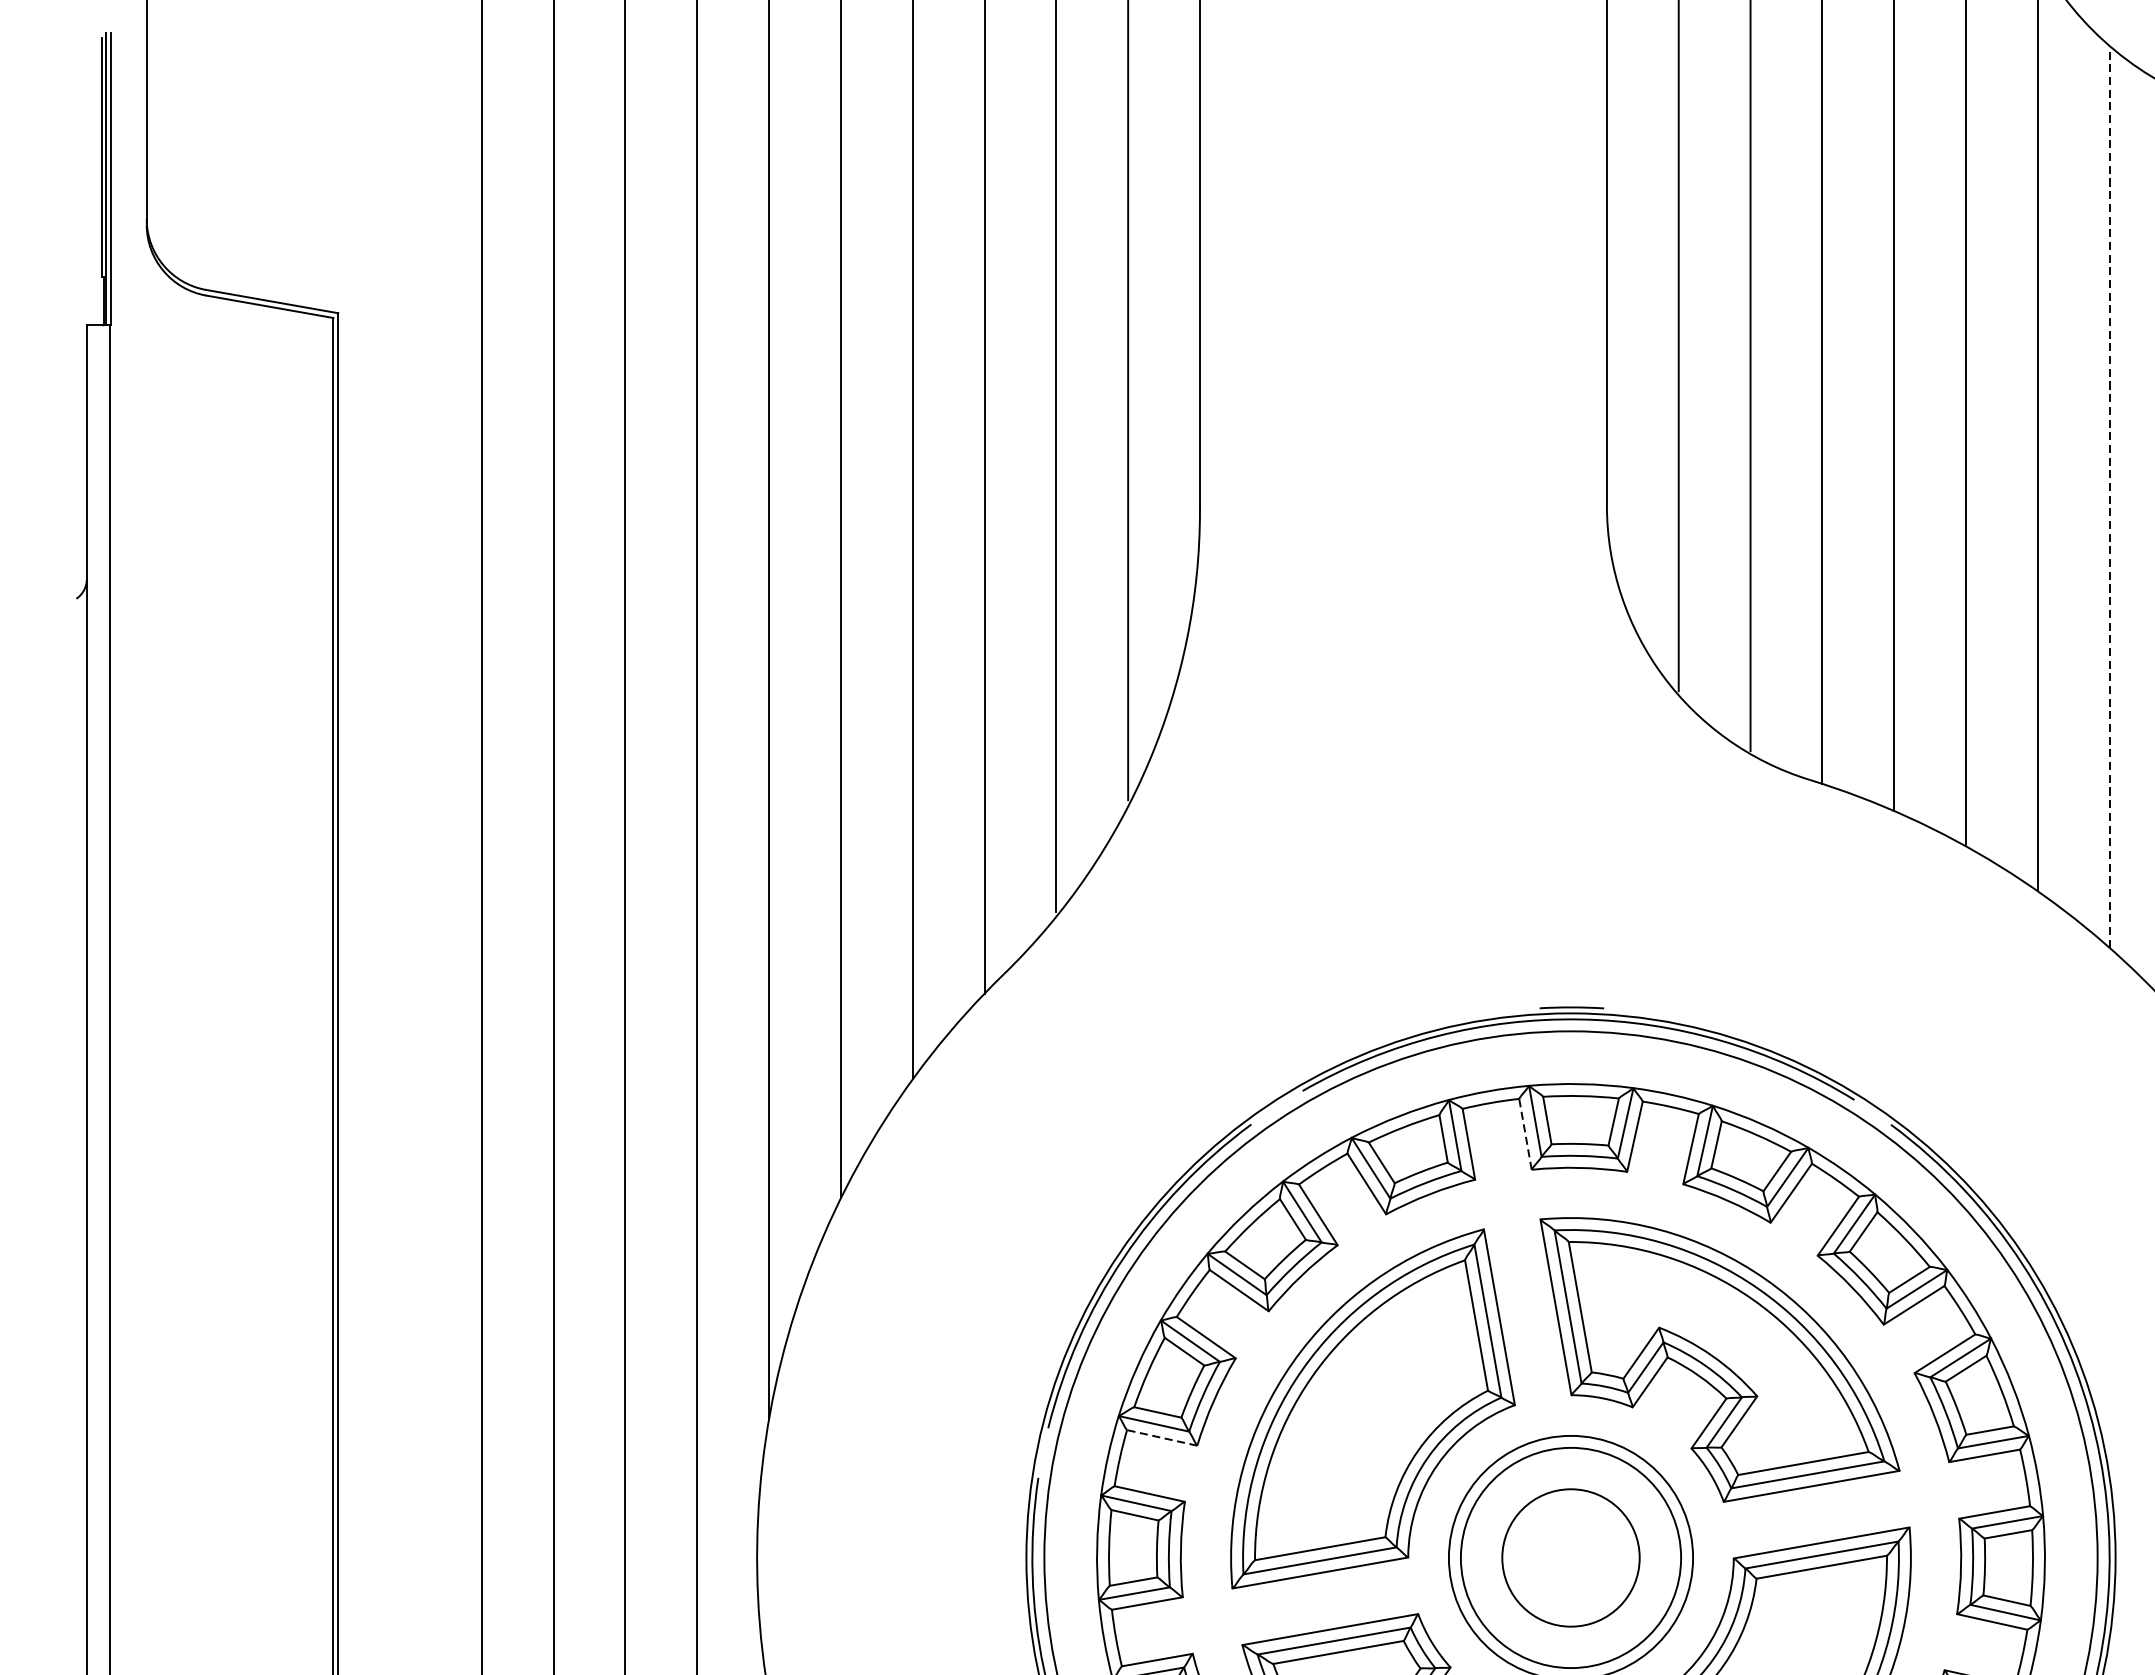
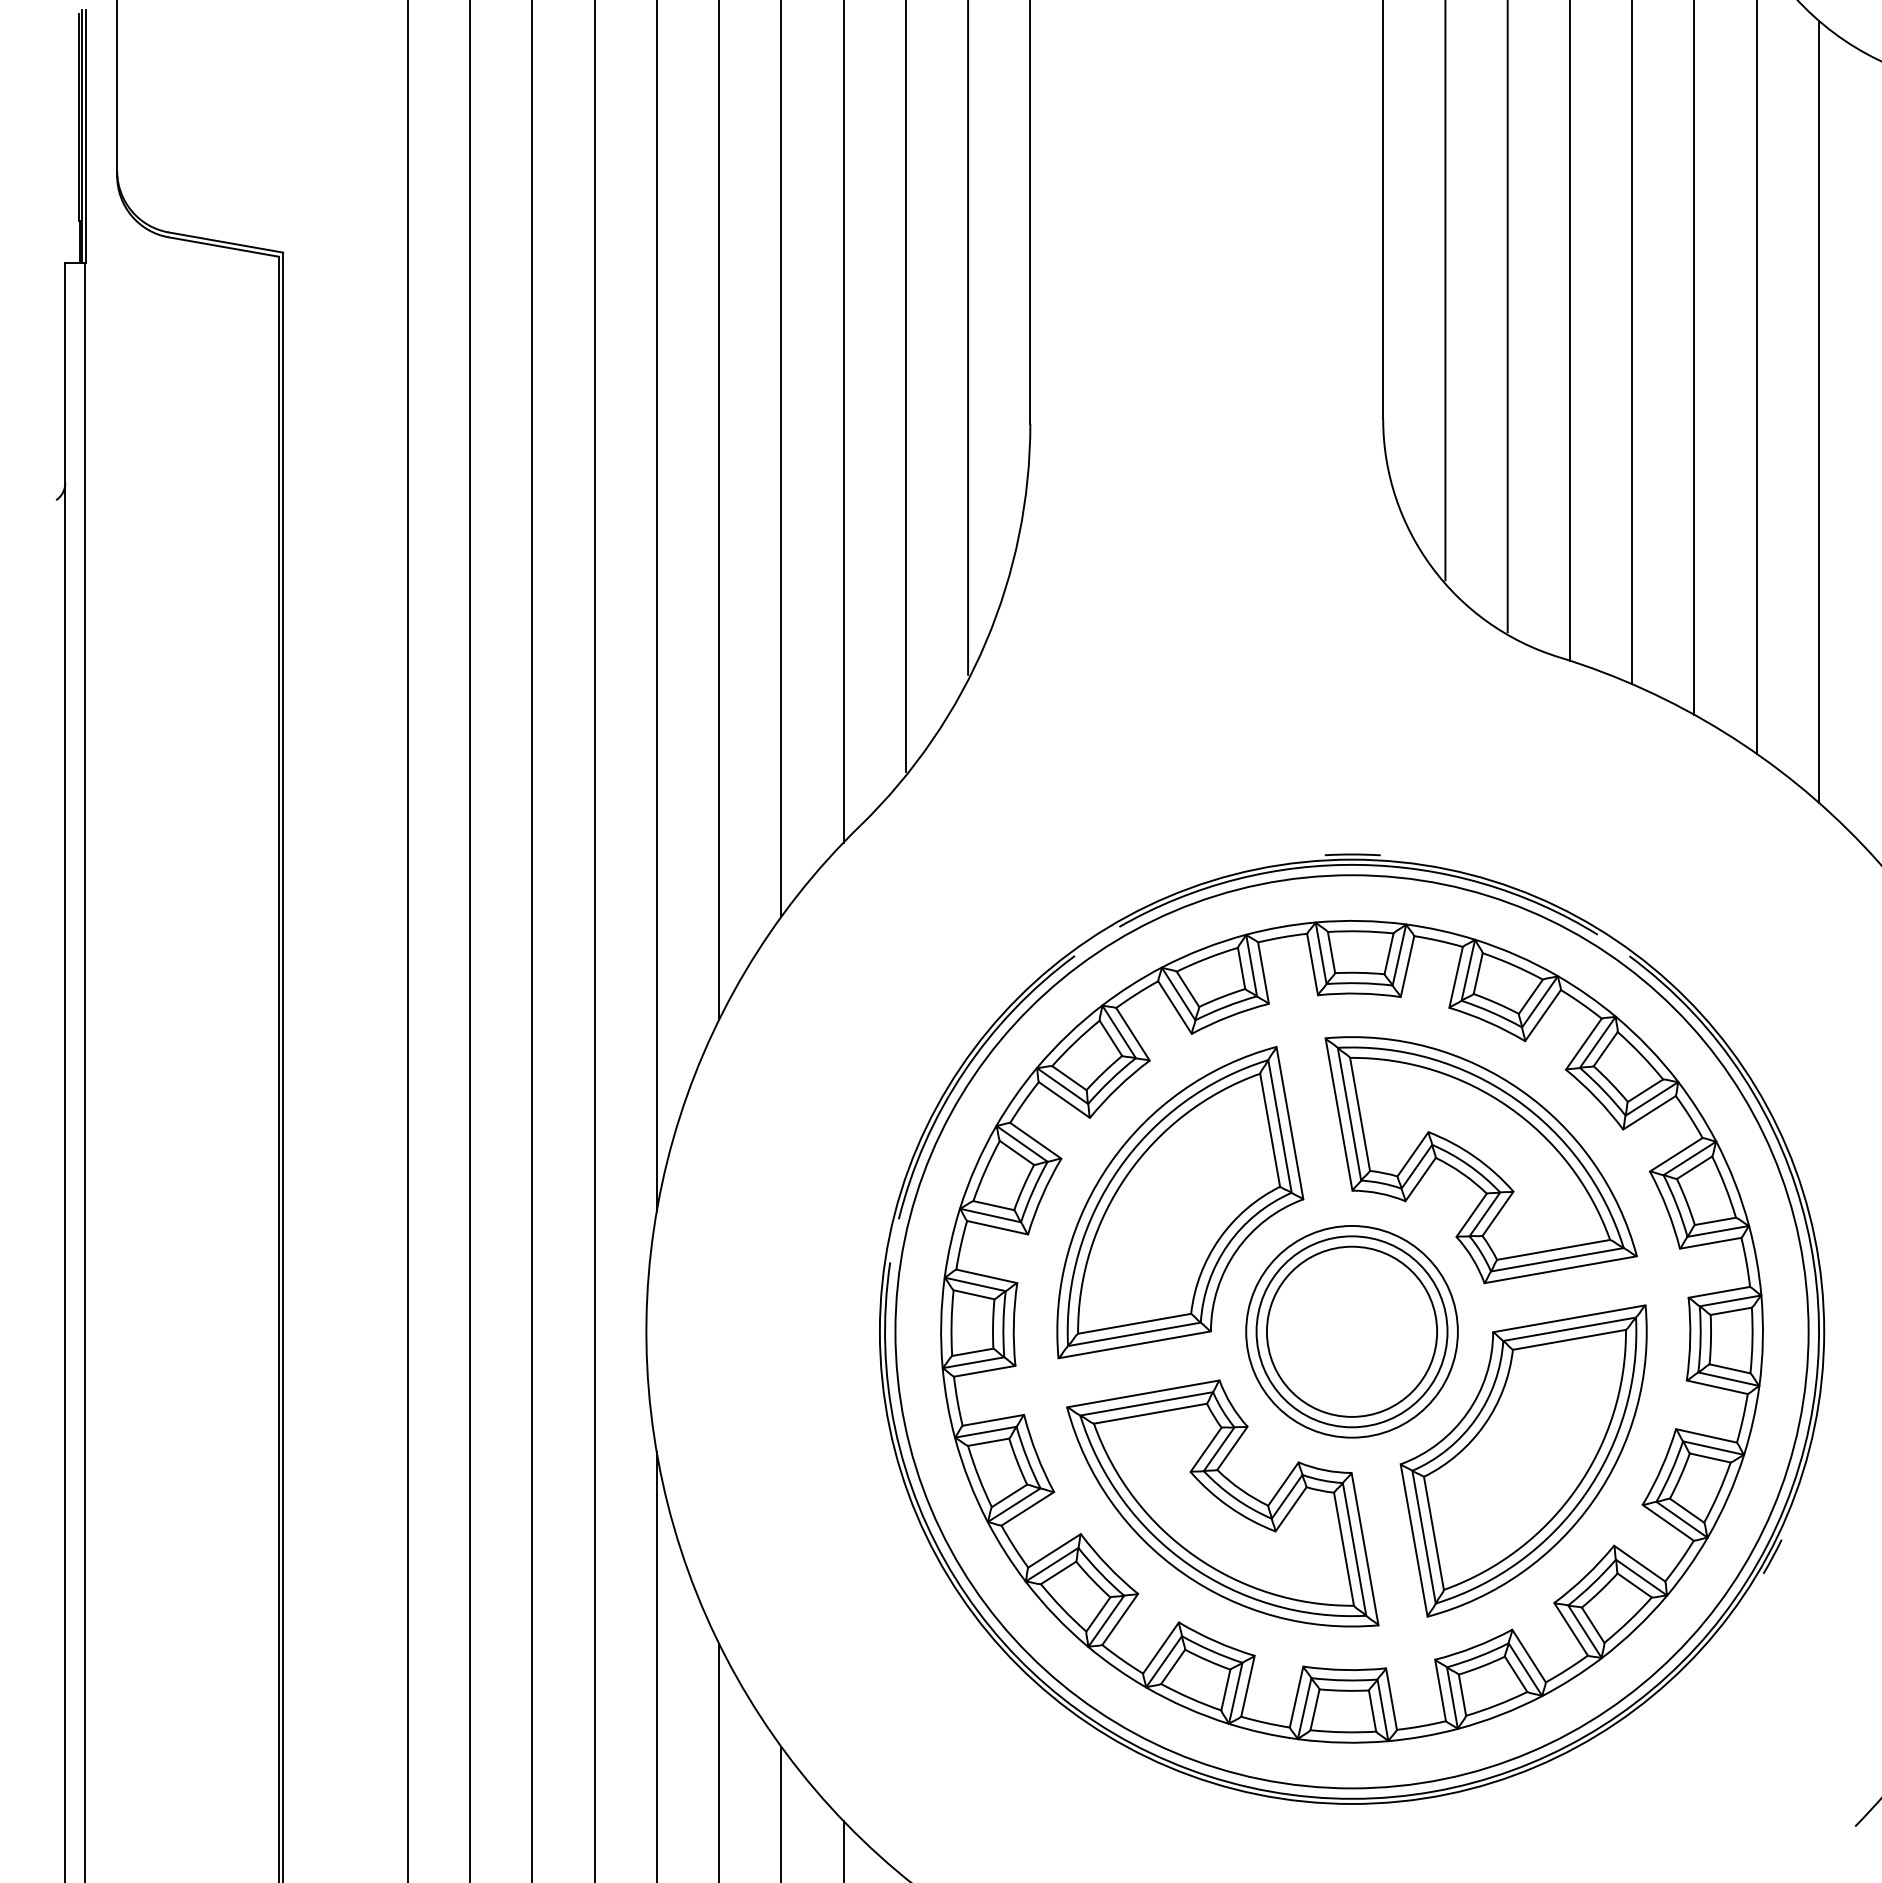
line: (2110, 496) -> (1819, 411), dashed -> solid
line: (1525, 1134) -> (1312, 964), dashed -> solid
line: (1162, 1437) -> (997, 1227), dashed -> solid
circle: (1570, 1557) -> (1351, 1331), size x1.43

